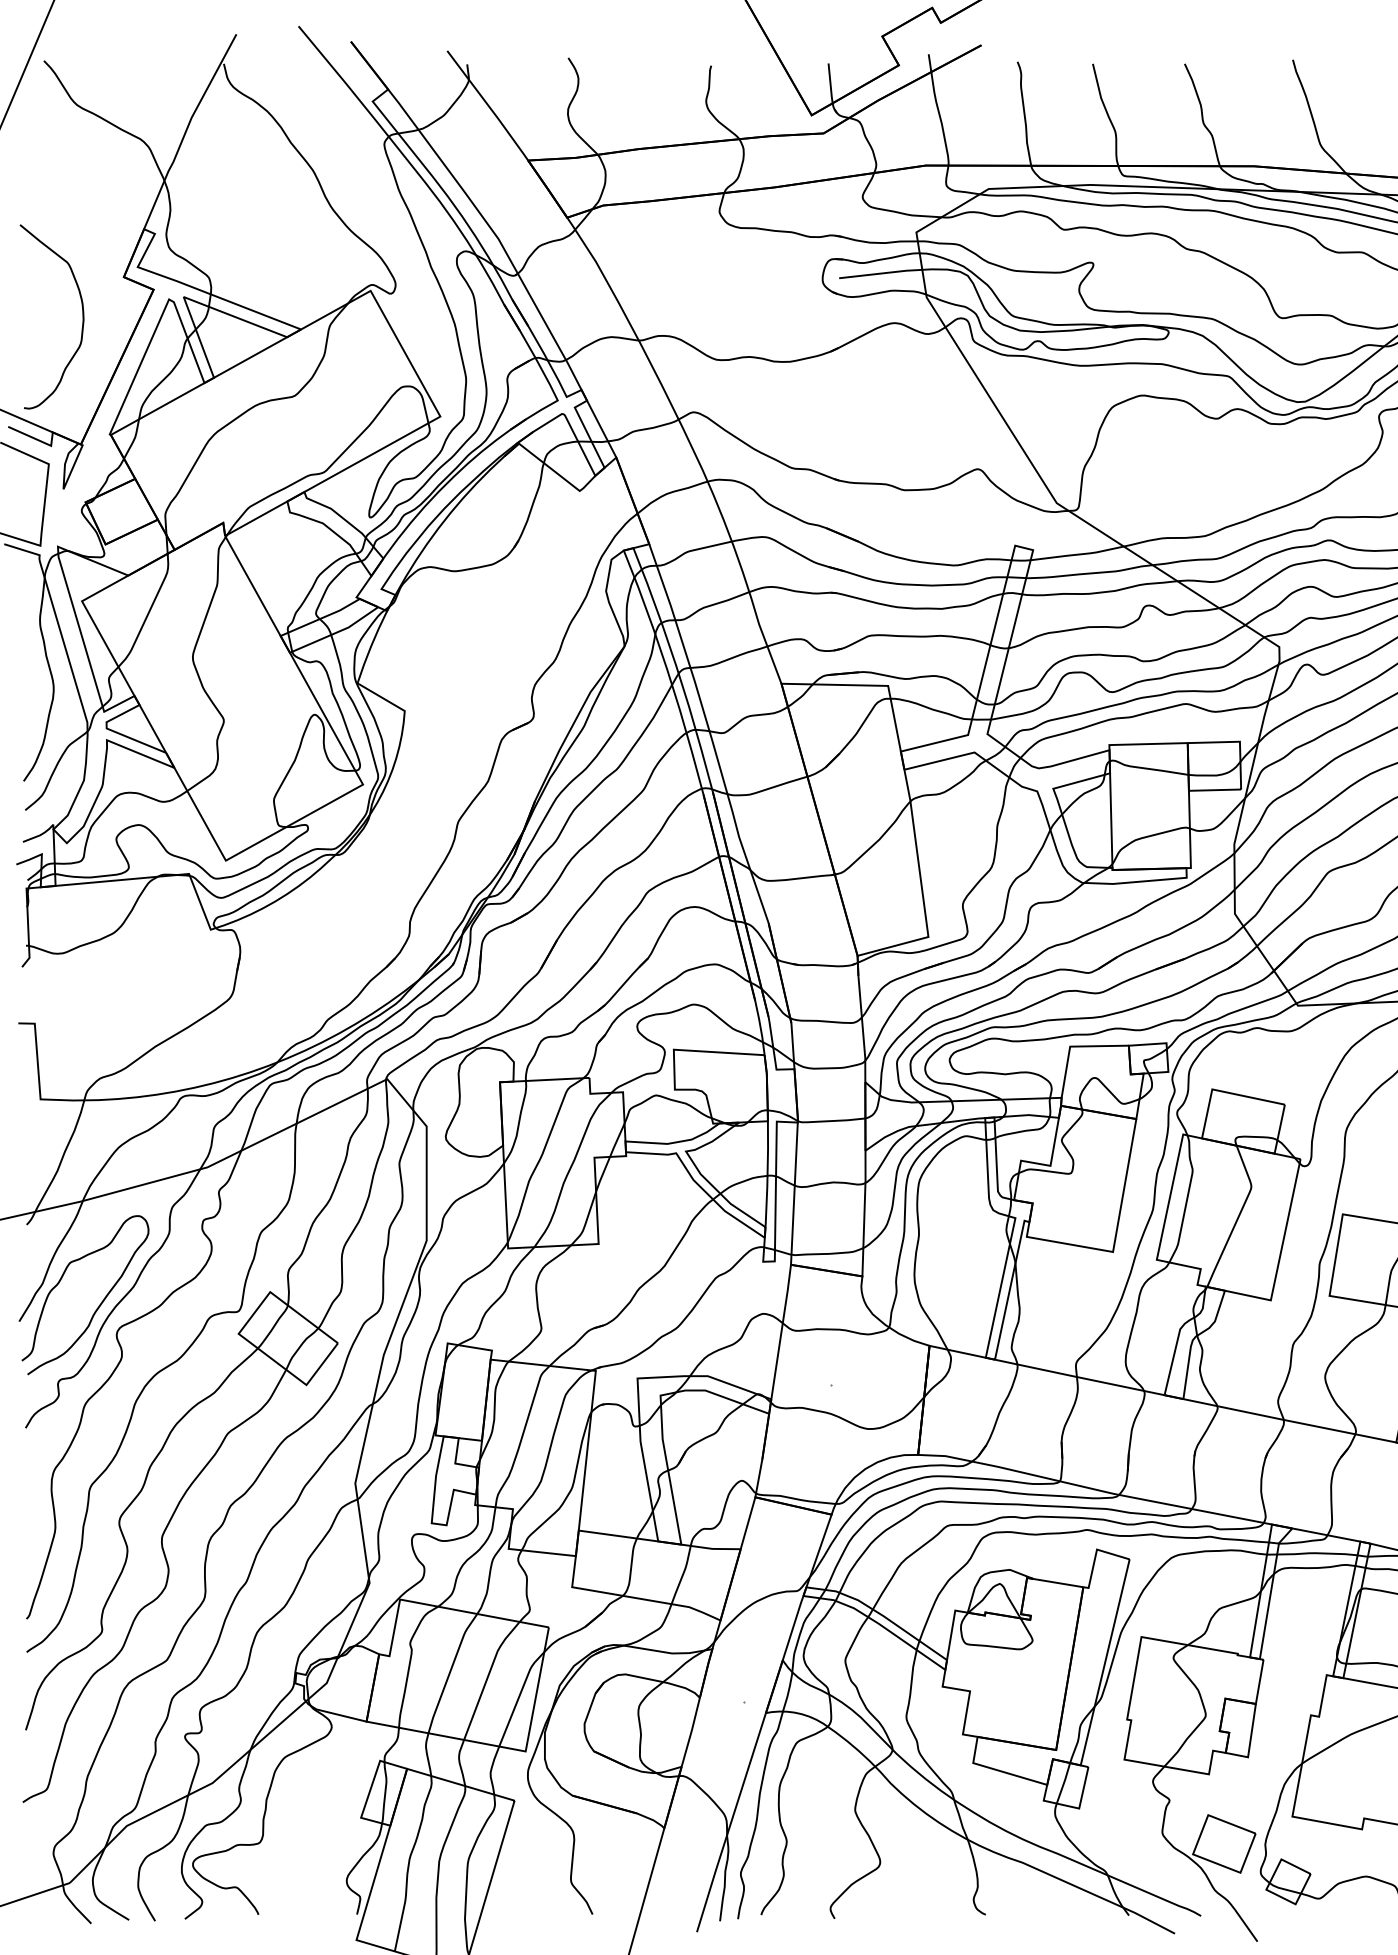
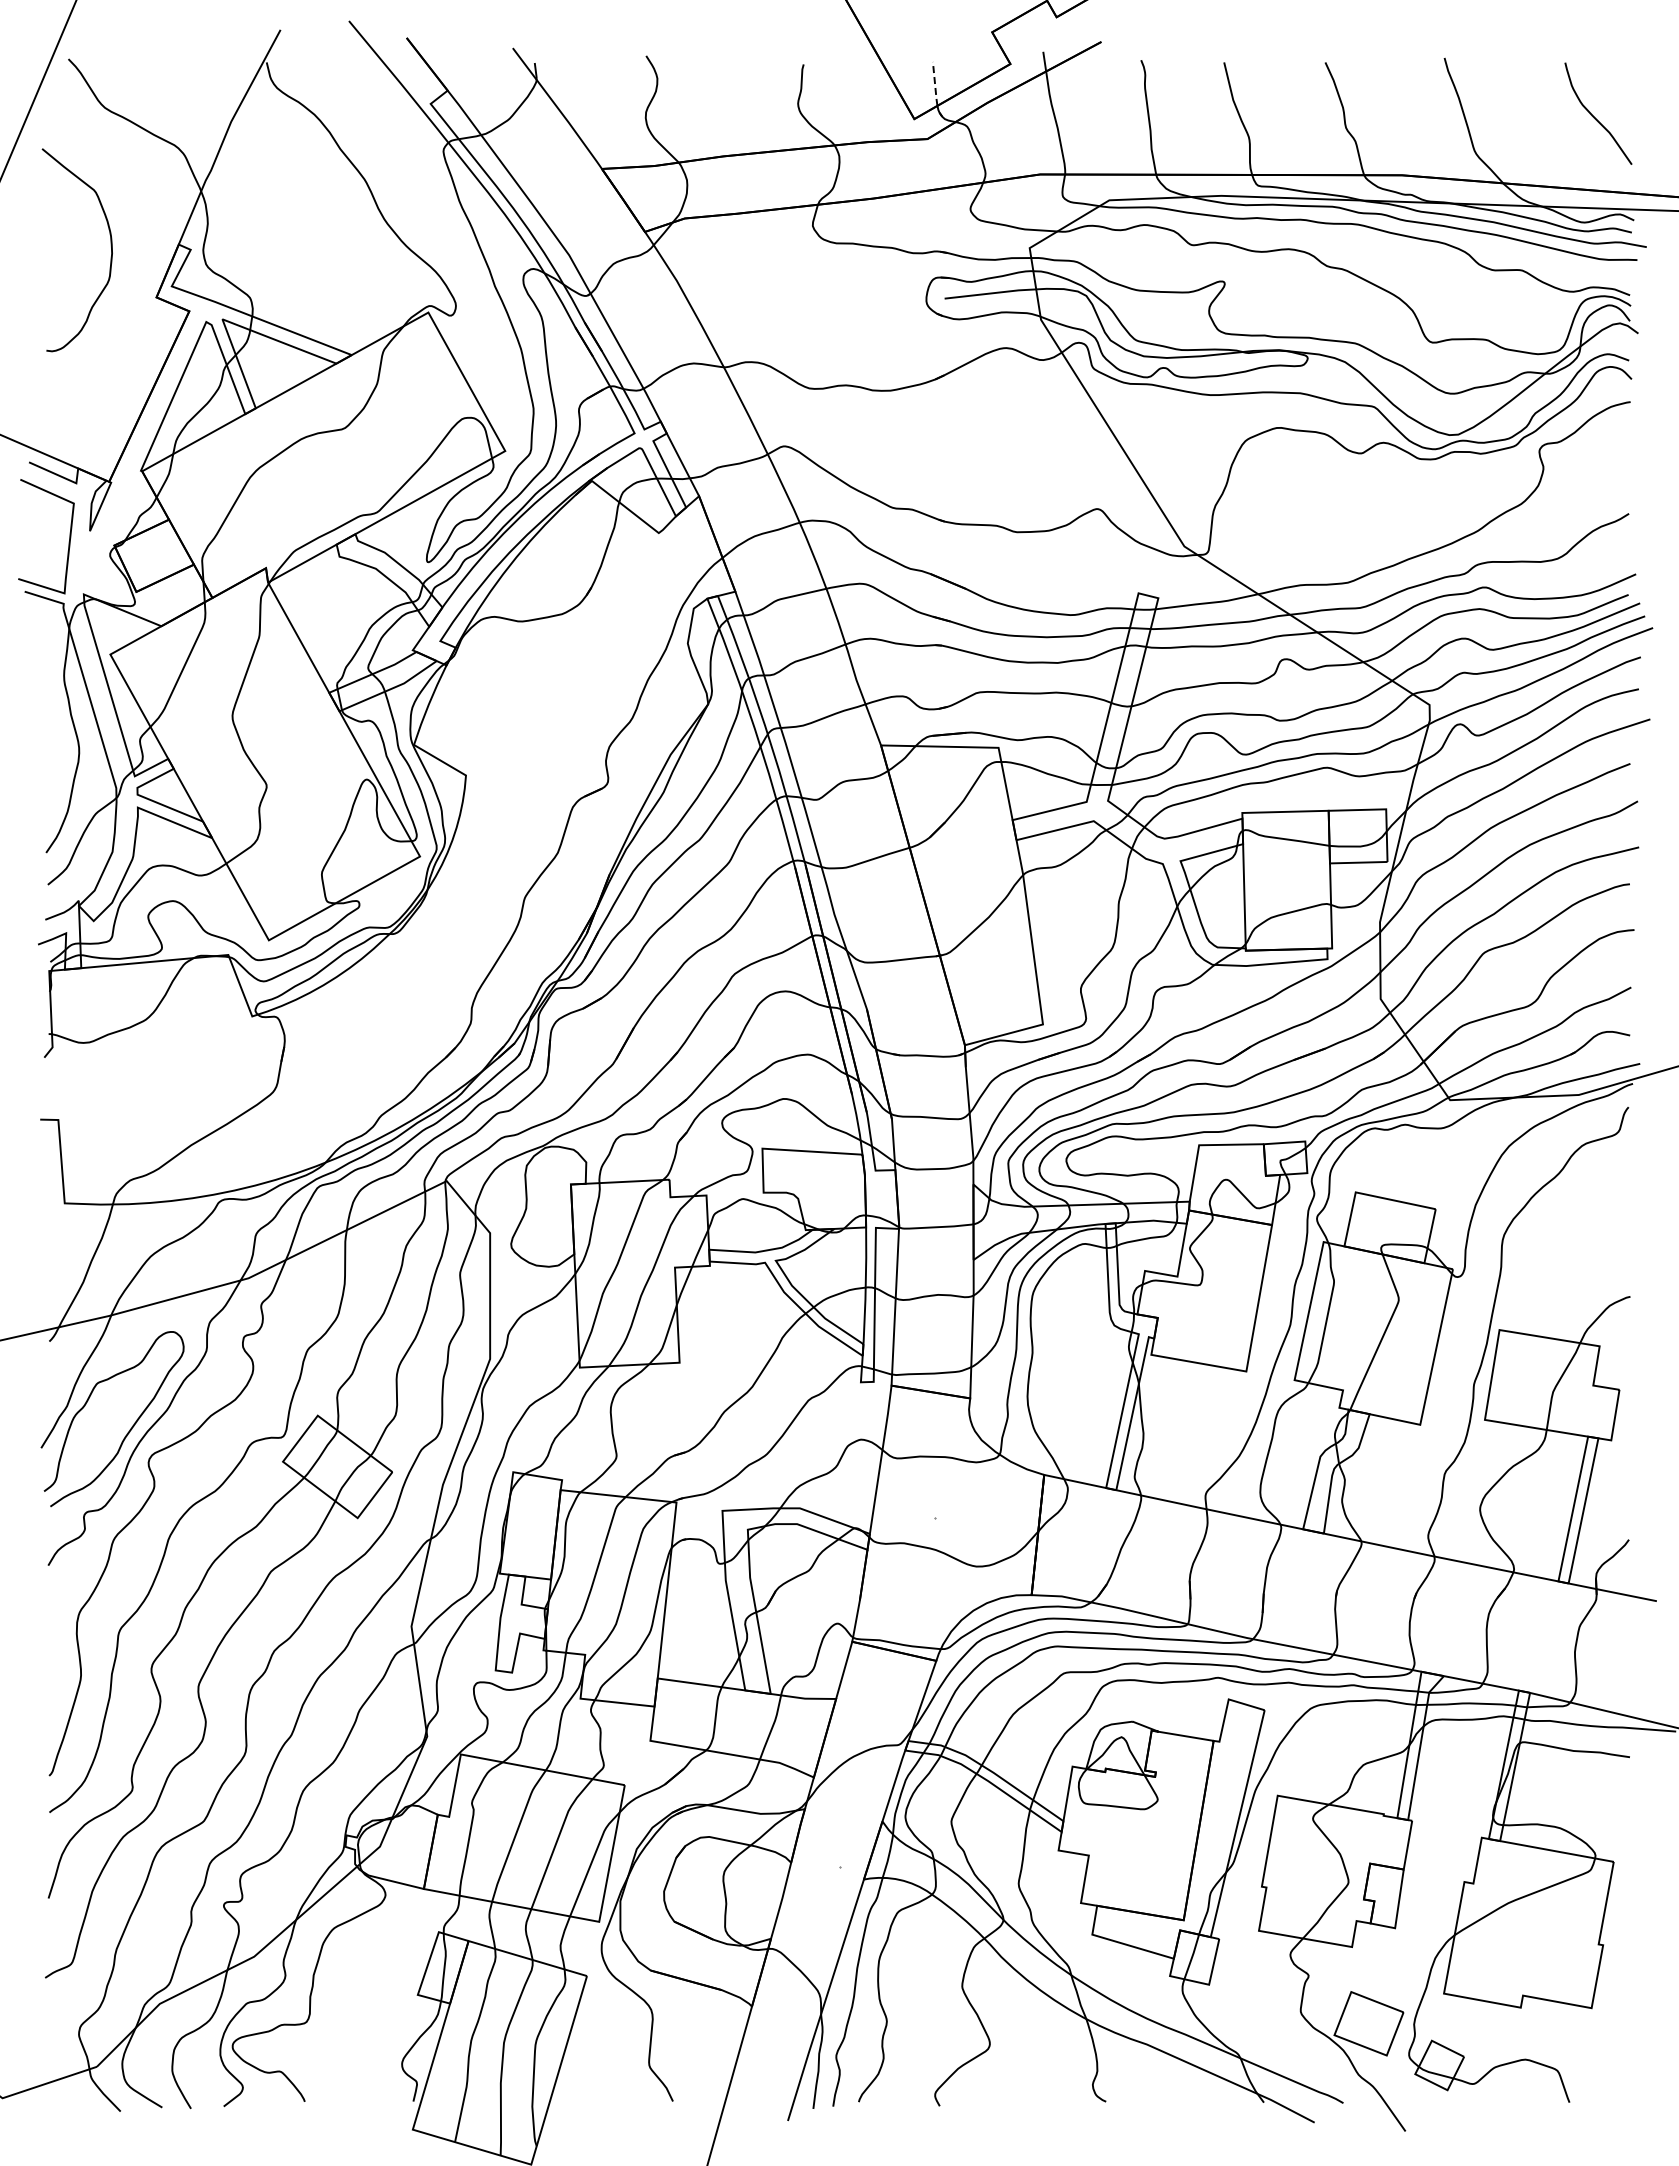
line: (830, 83) -> (935, 84), solid -> dashed
curve: (82, 312) -> (110, 245), moved

